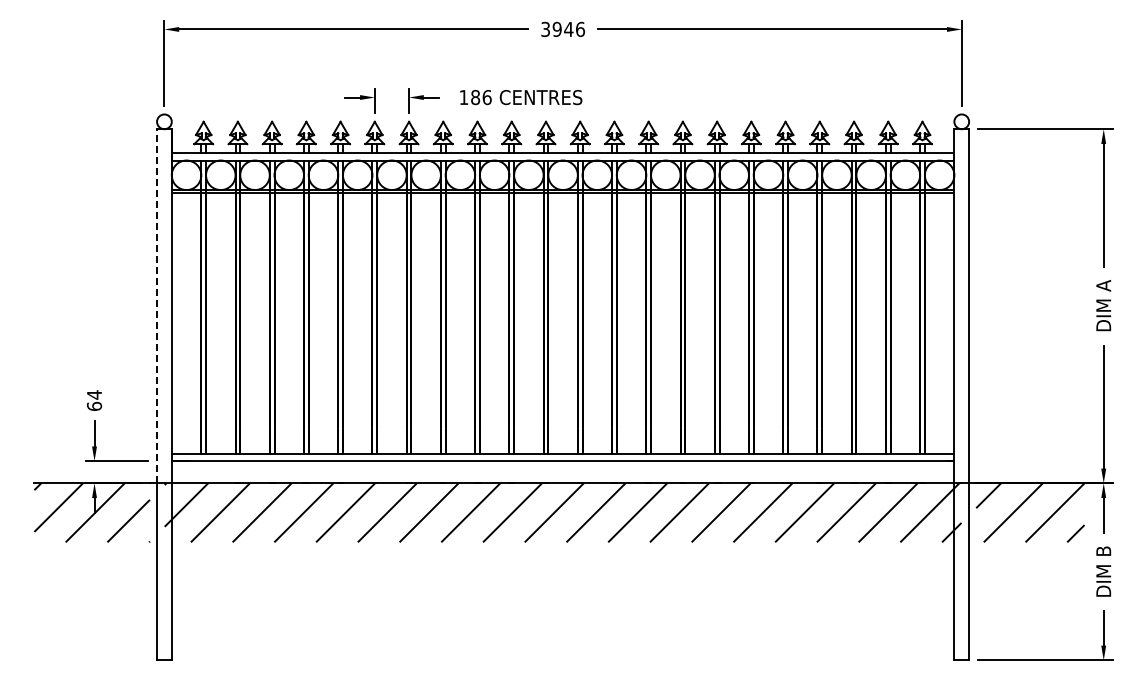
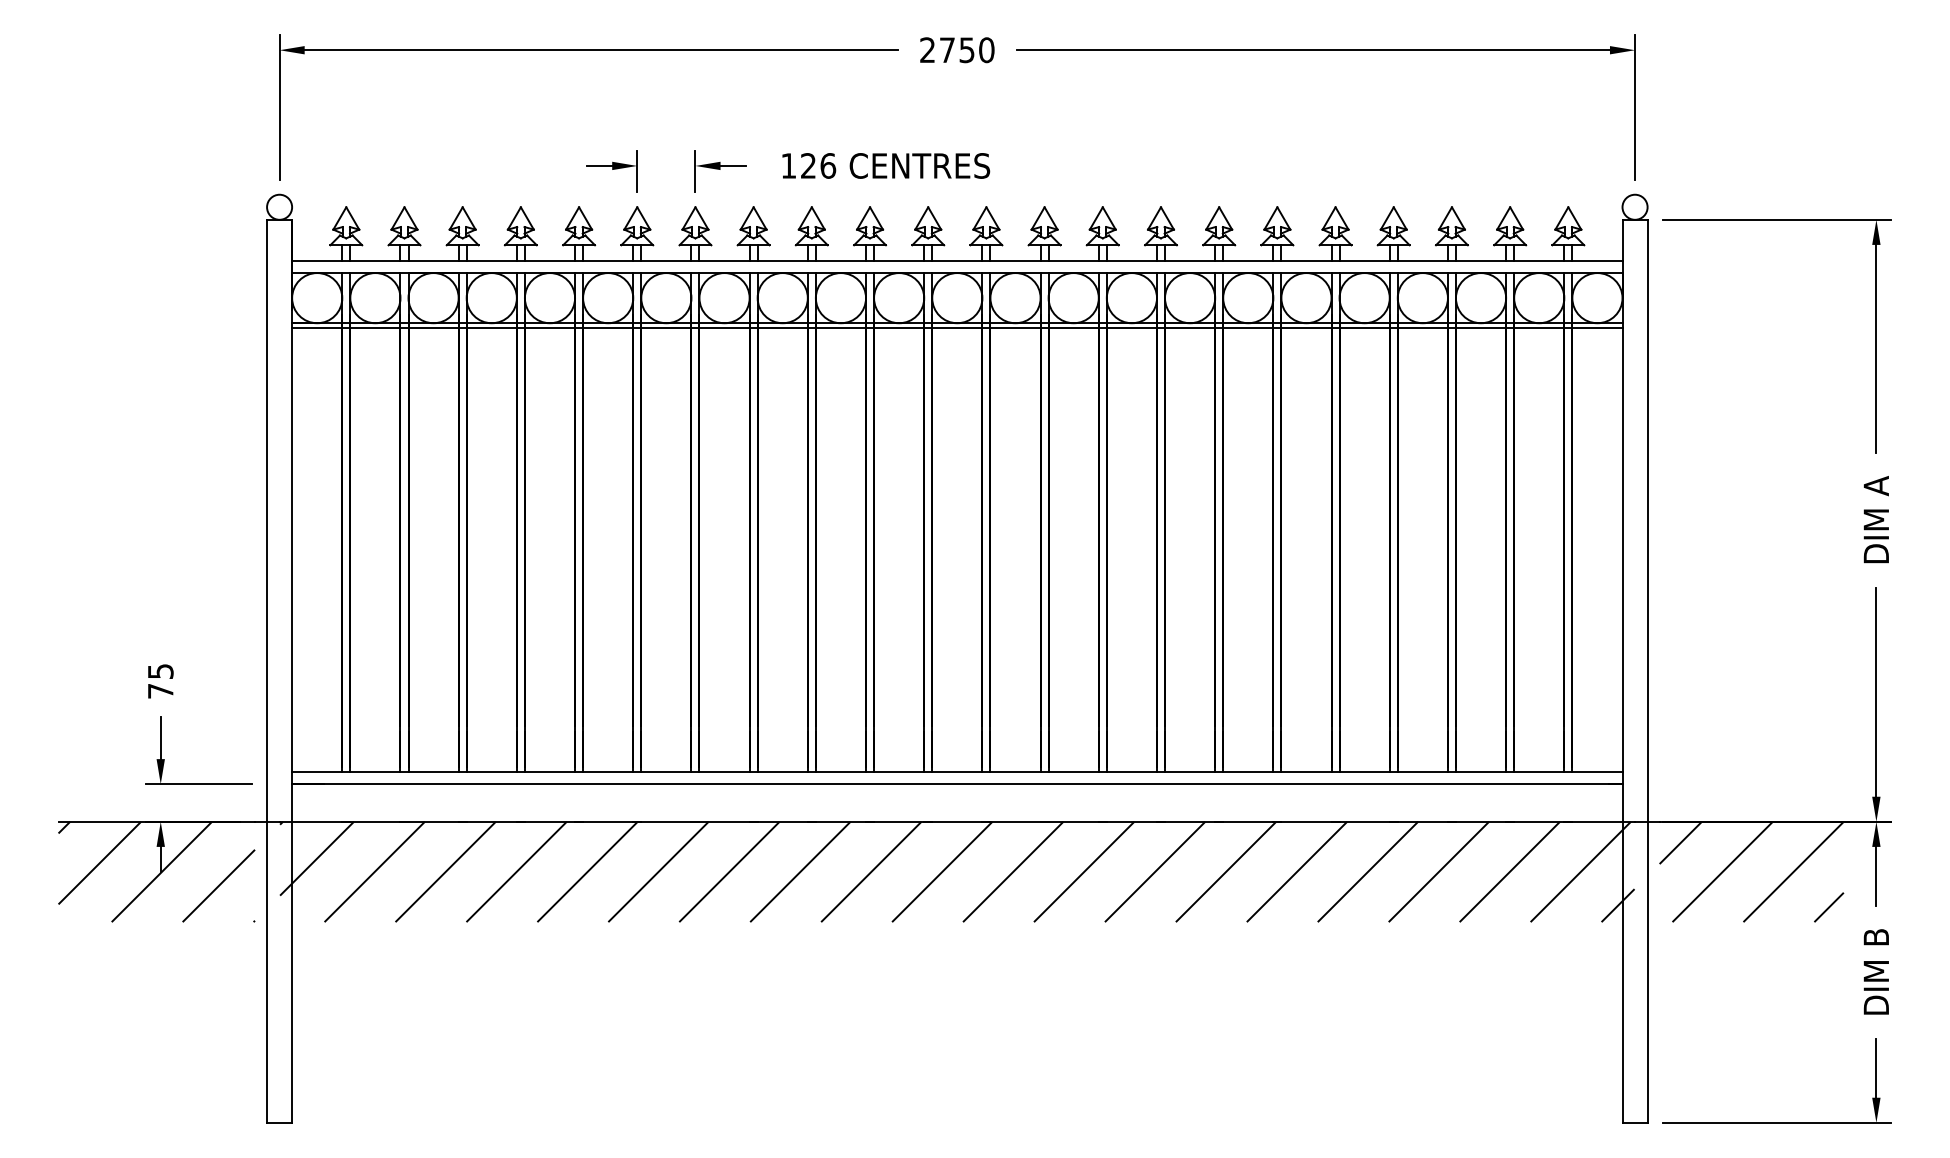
text: (563, 29) -> (958, 50), 3946 -> 2750
text: (475, 97) -> (808, 165), 186 -> 126
line: (157, 305) -> (267, 519), dashed -> solid
text: (94, 400) -> (160, 681), 64 -> 75

